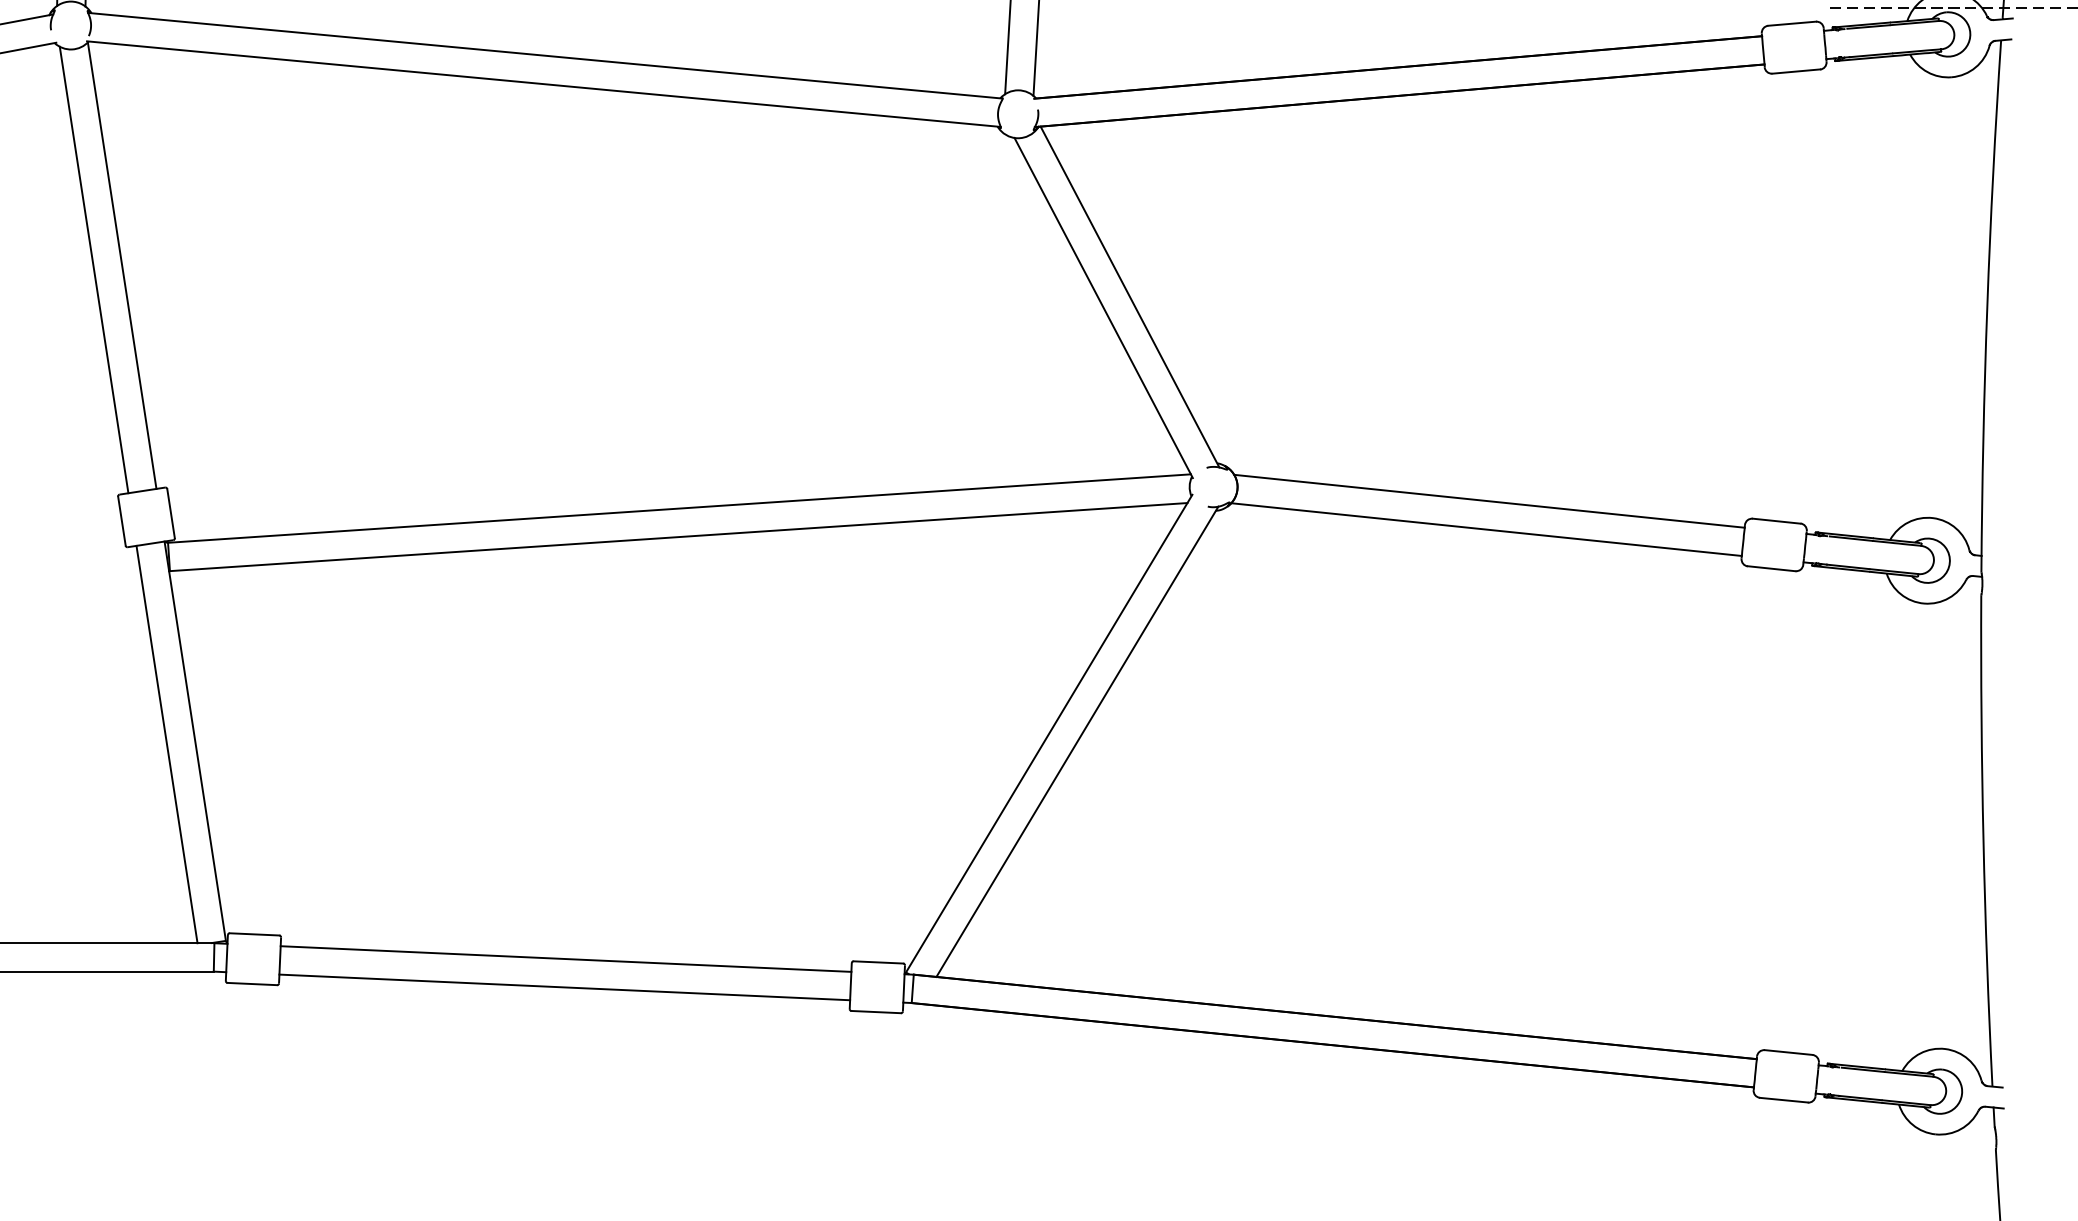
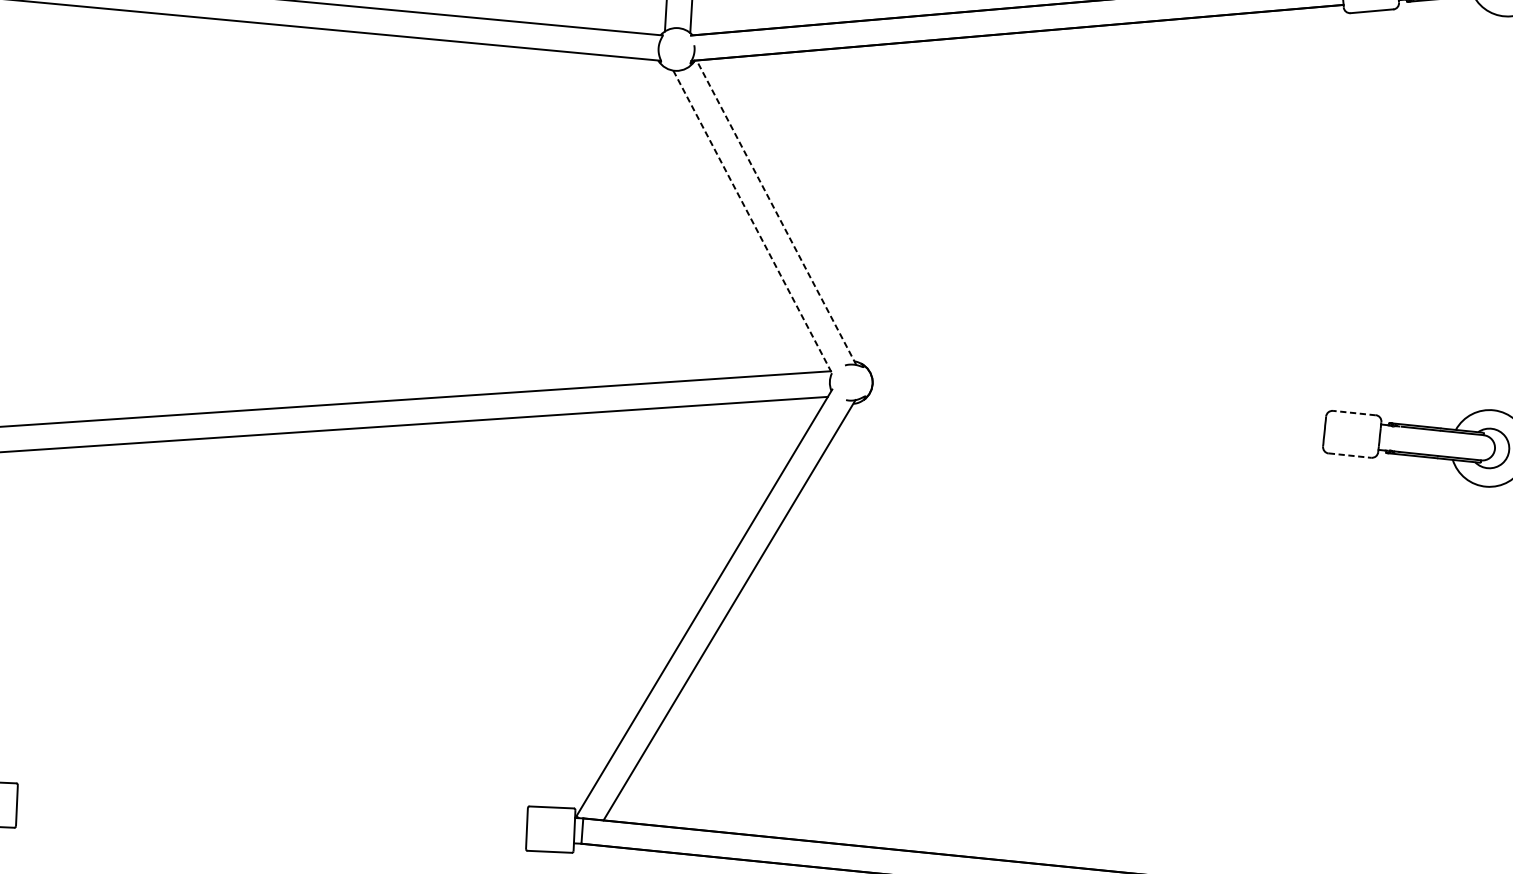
line: (1129, 296) -> (776, 212), solid -> dashed
line: (1103, 308) -> (752, 223), solid -> dashed
line: (1489, 500) -> (1097, 394), removed
line: (1776, 521) -> (1354, 413), solid -> dashed
line: (1486, 529) -> (1095, 420), removed
line: (1771, 568) -> (1349, 455), solid -> dashed
line: (565, 958) -> (272, 803), removed
line: (564, 987) -> (271, 829), removed

